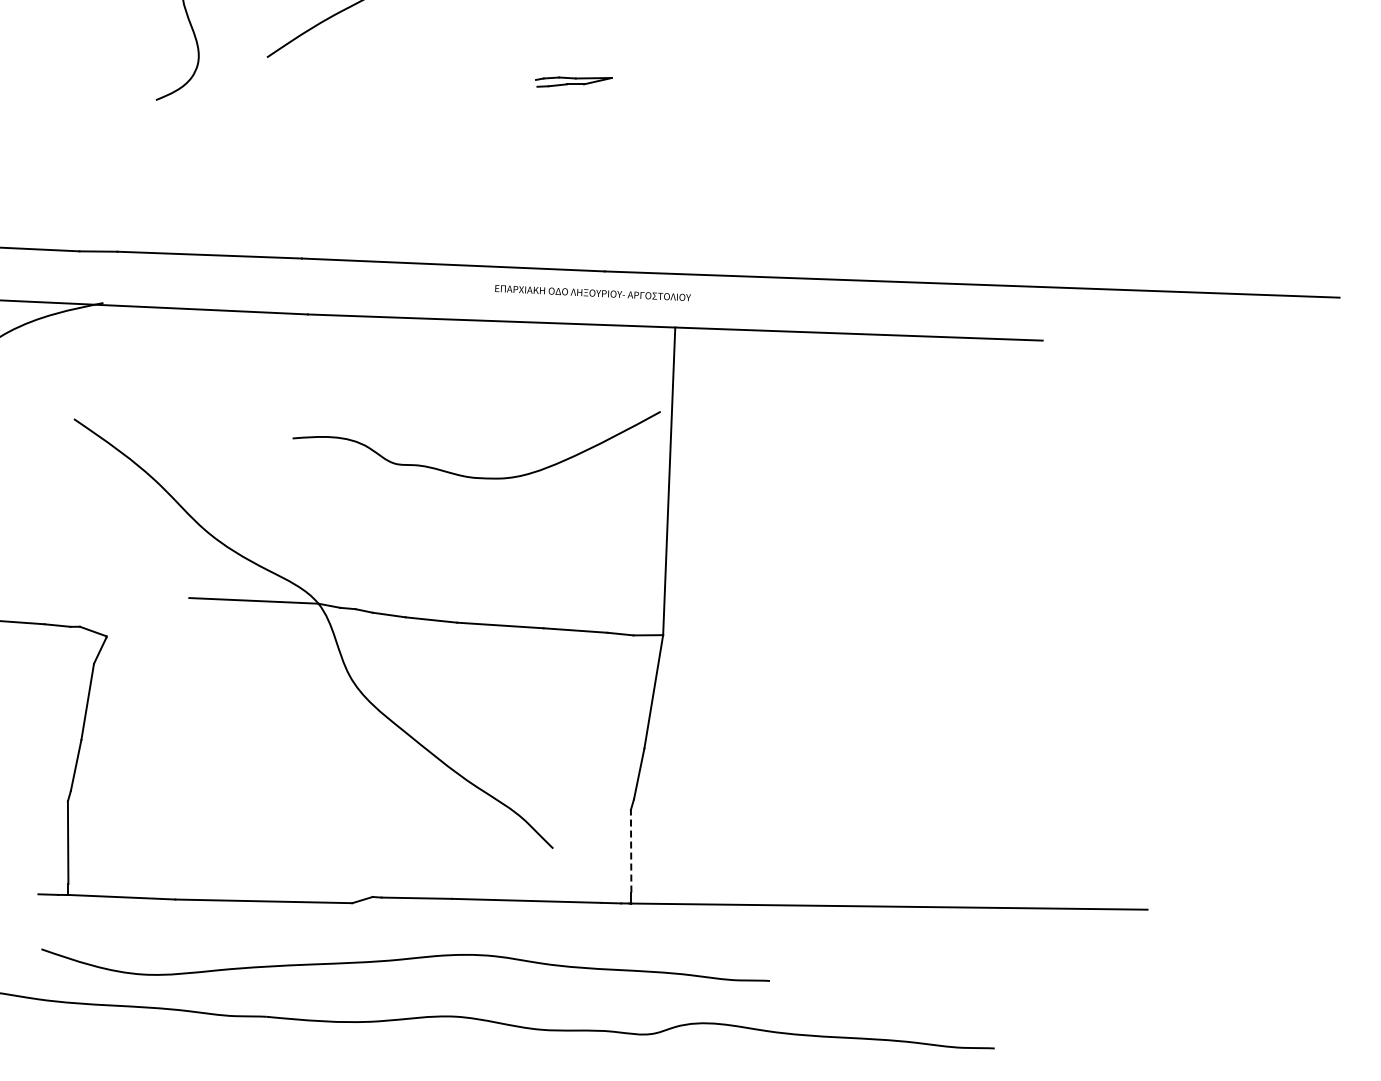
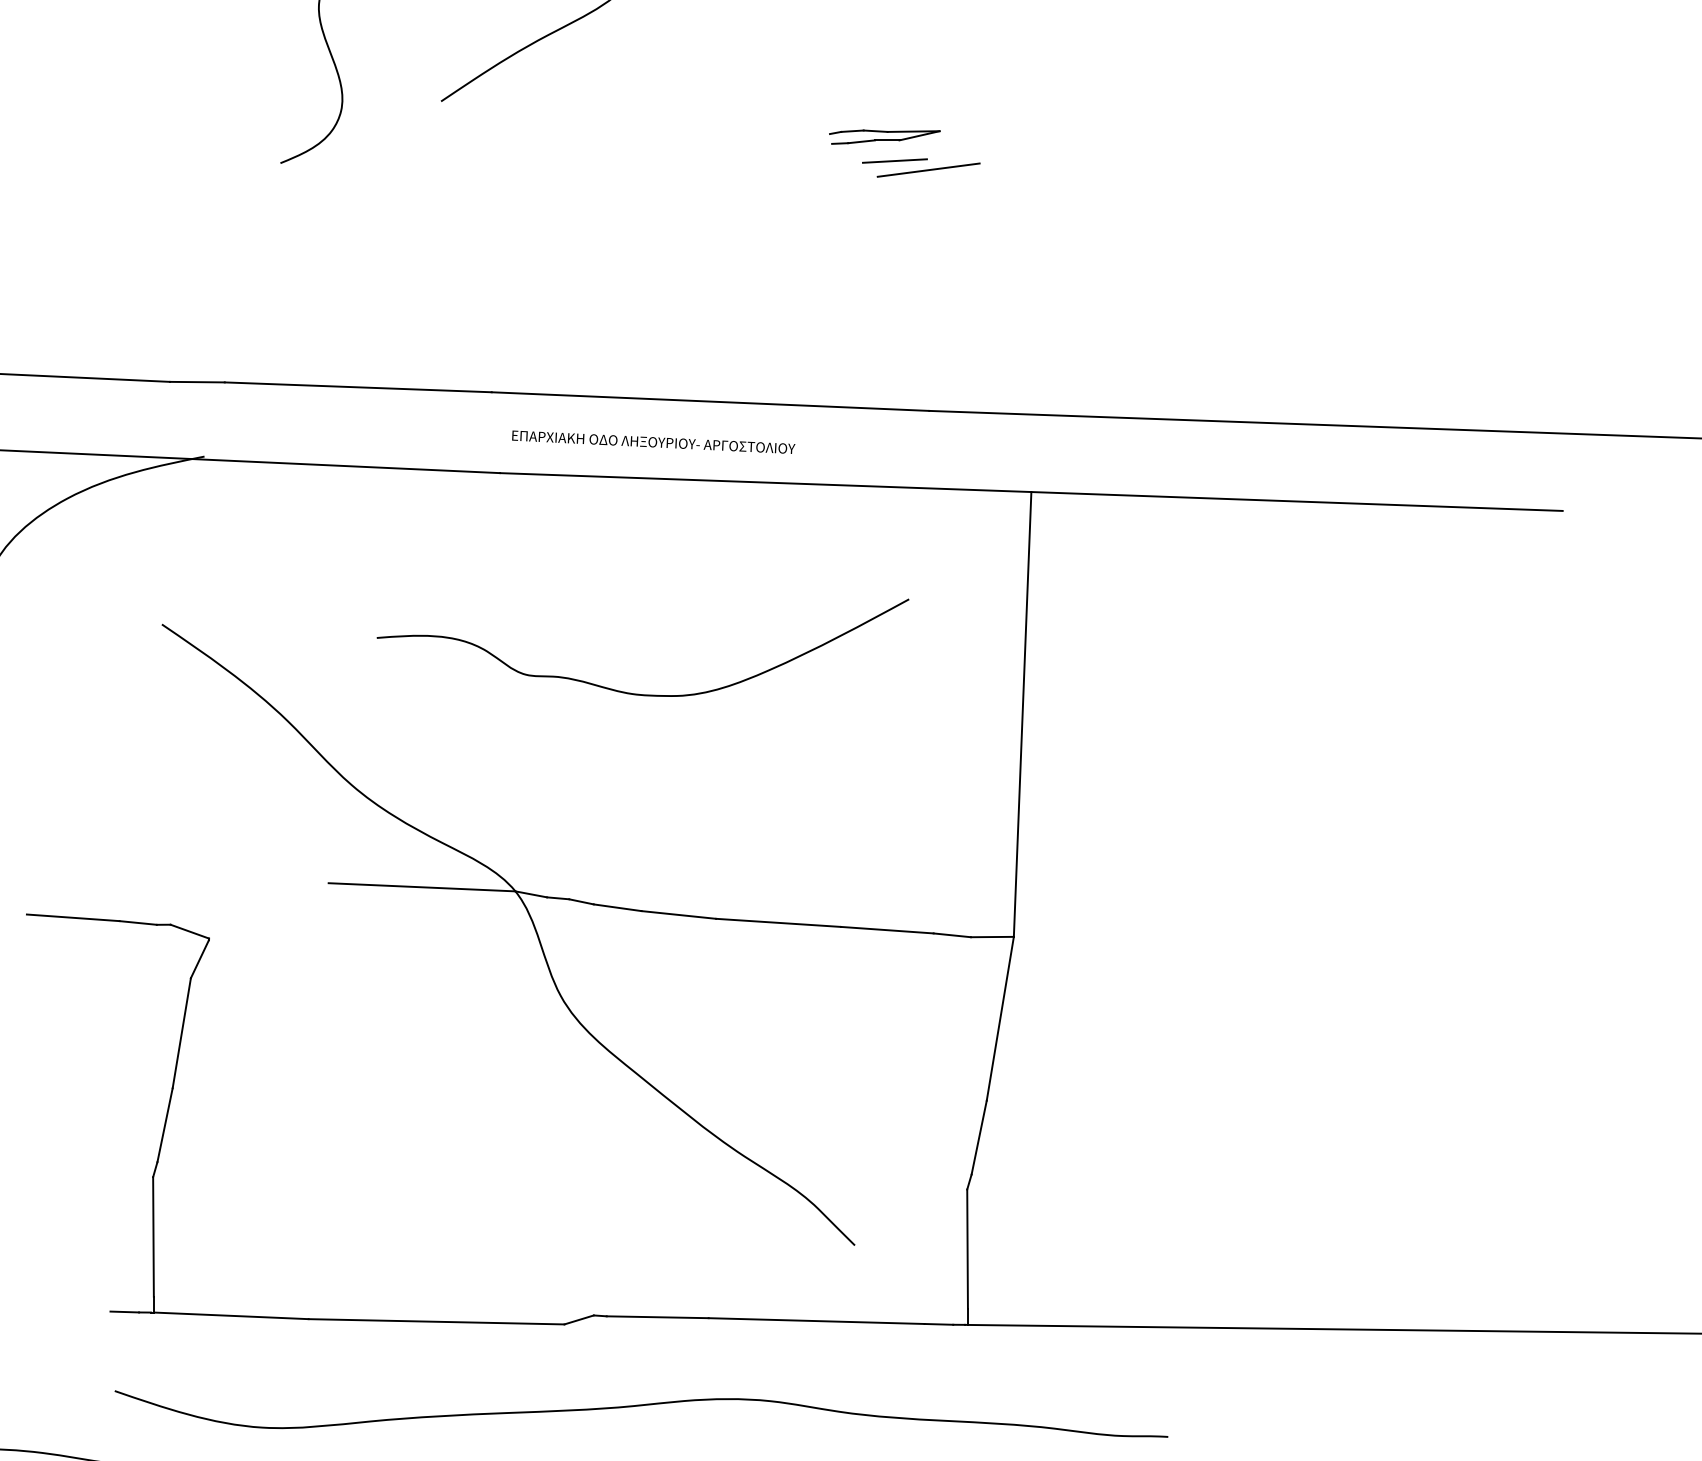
line: (580, 98) -> (894, 160), added
line: (604, 104) -> (929, 169), added
text: (592, 293) -> (652, 442), moved
curve: (473, 476) -> (638, 692), moved
line: (631, 850) -> (968, 1248), dashed -> solid

